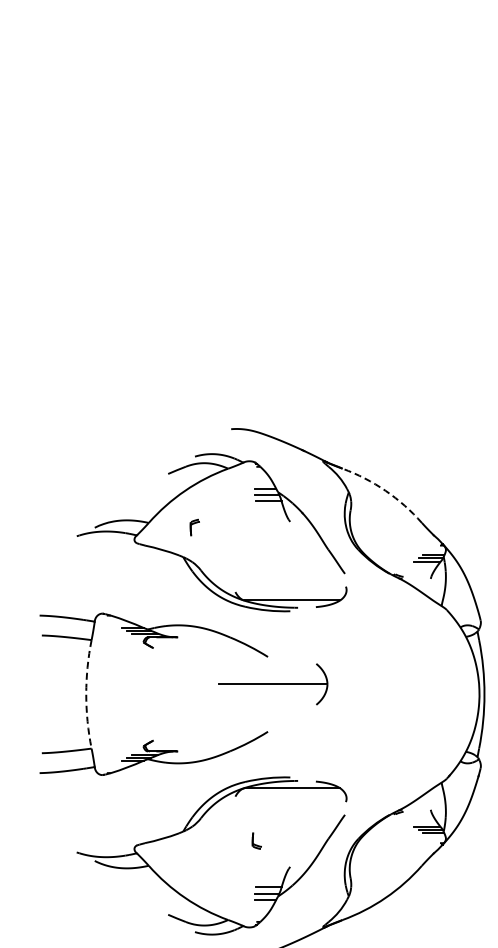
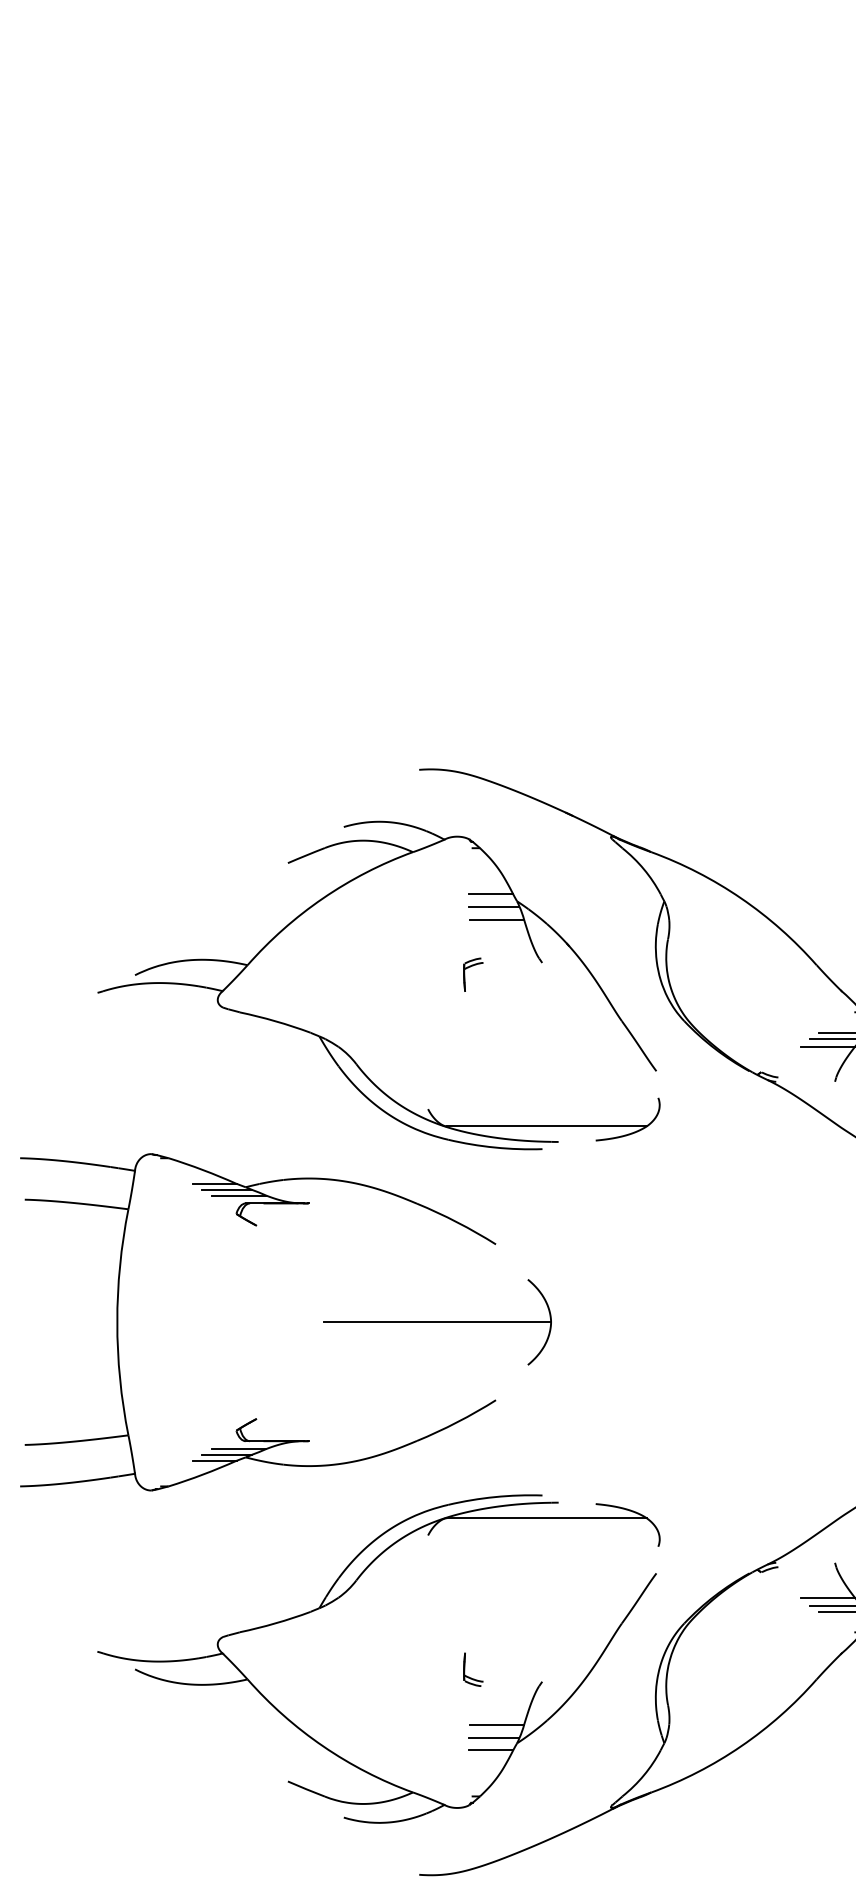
arc: (385, 490) -> (740, 897), dashed -> solid
part: (194, 527) -> (471, 974), moved
part: (273, 684) -> (438, 1322), moved
arc: (86, 694) -> (117, 1322), dashed -> solid
part: (256, 840) -> (471, 1668), moved

